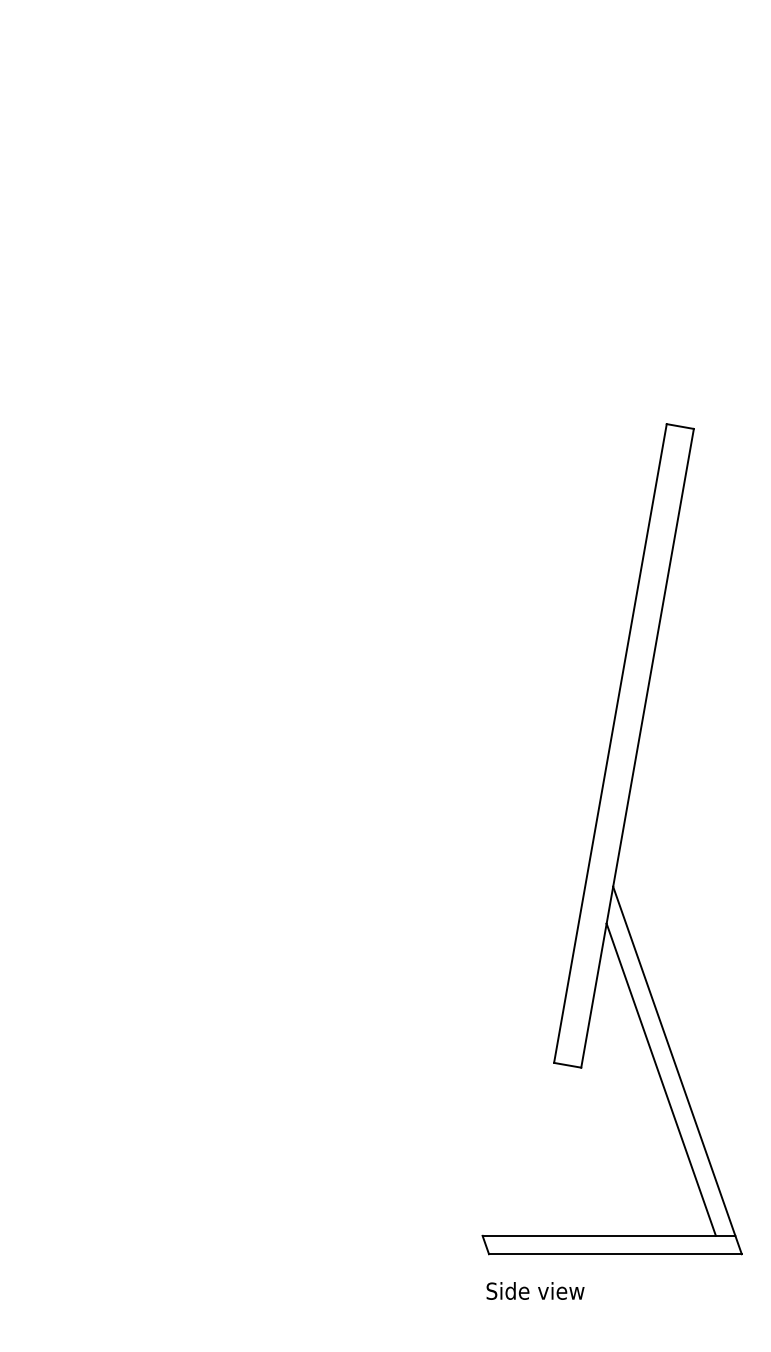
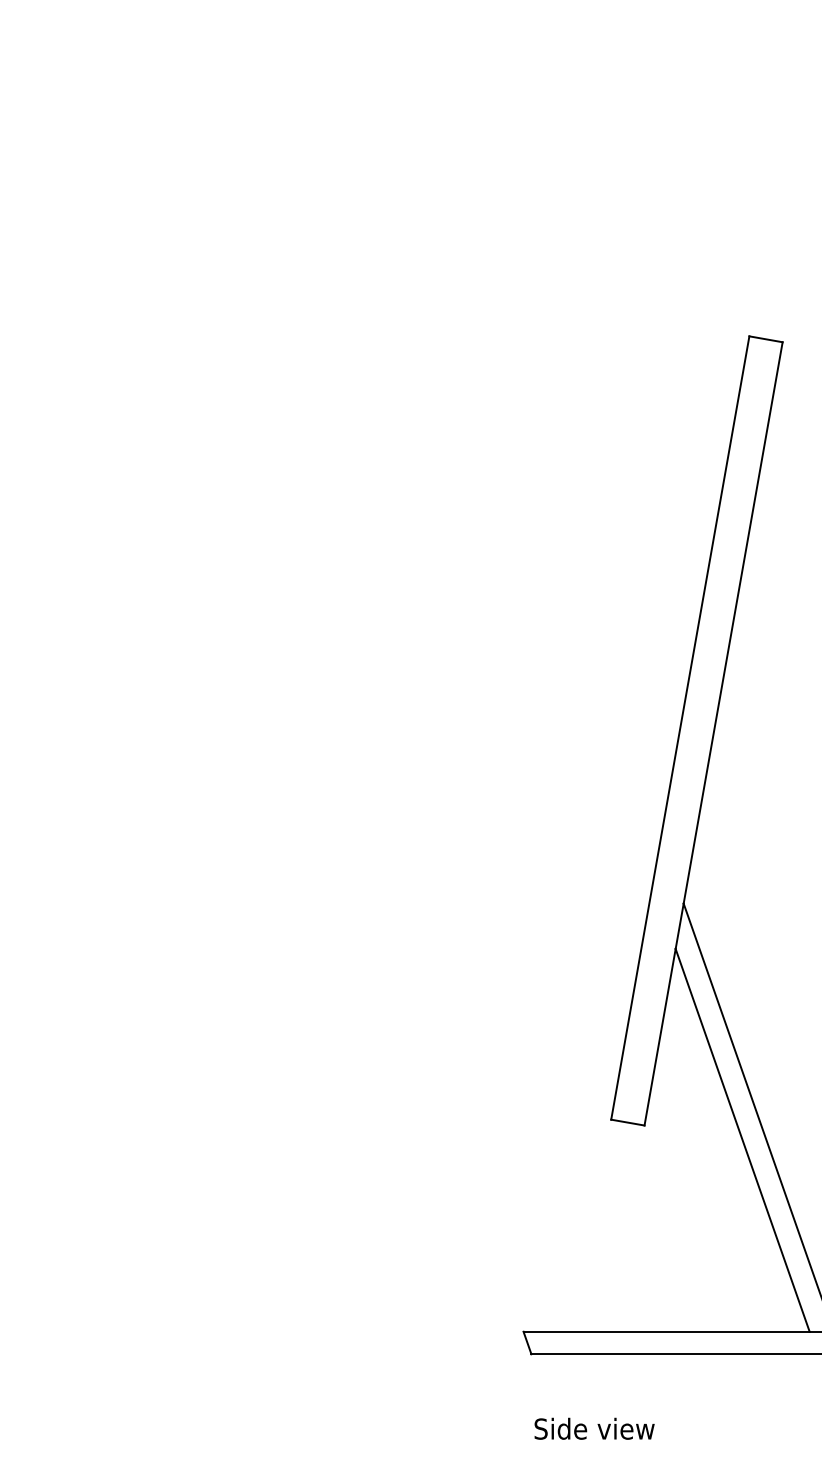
text: (535, 1290) -> (594, 1428), moved

